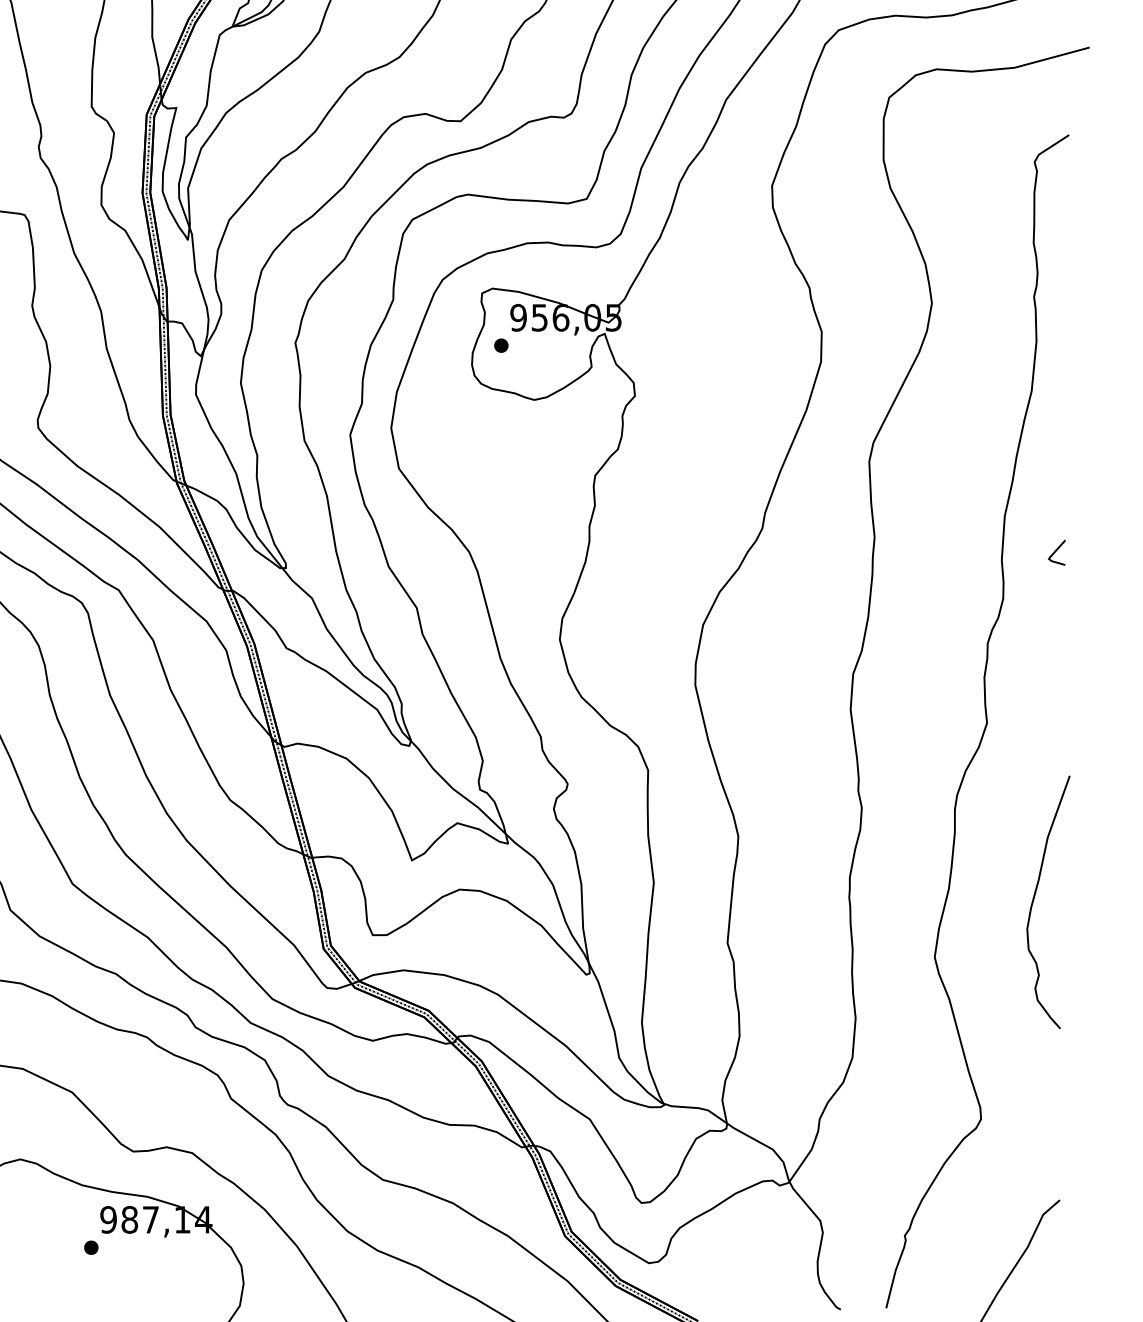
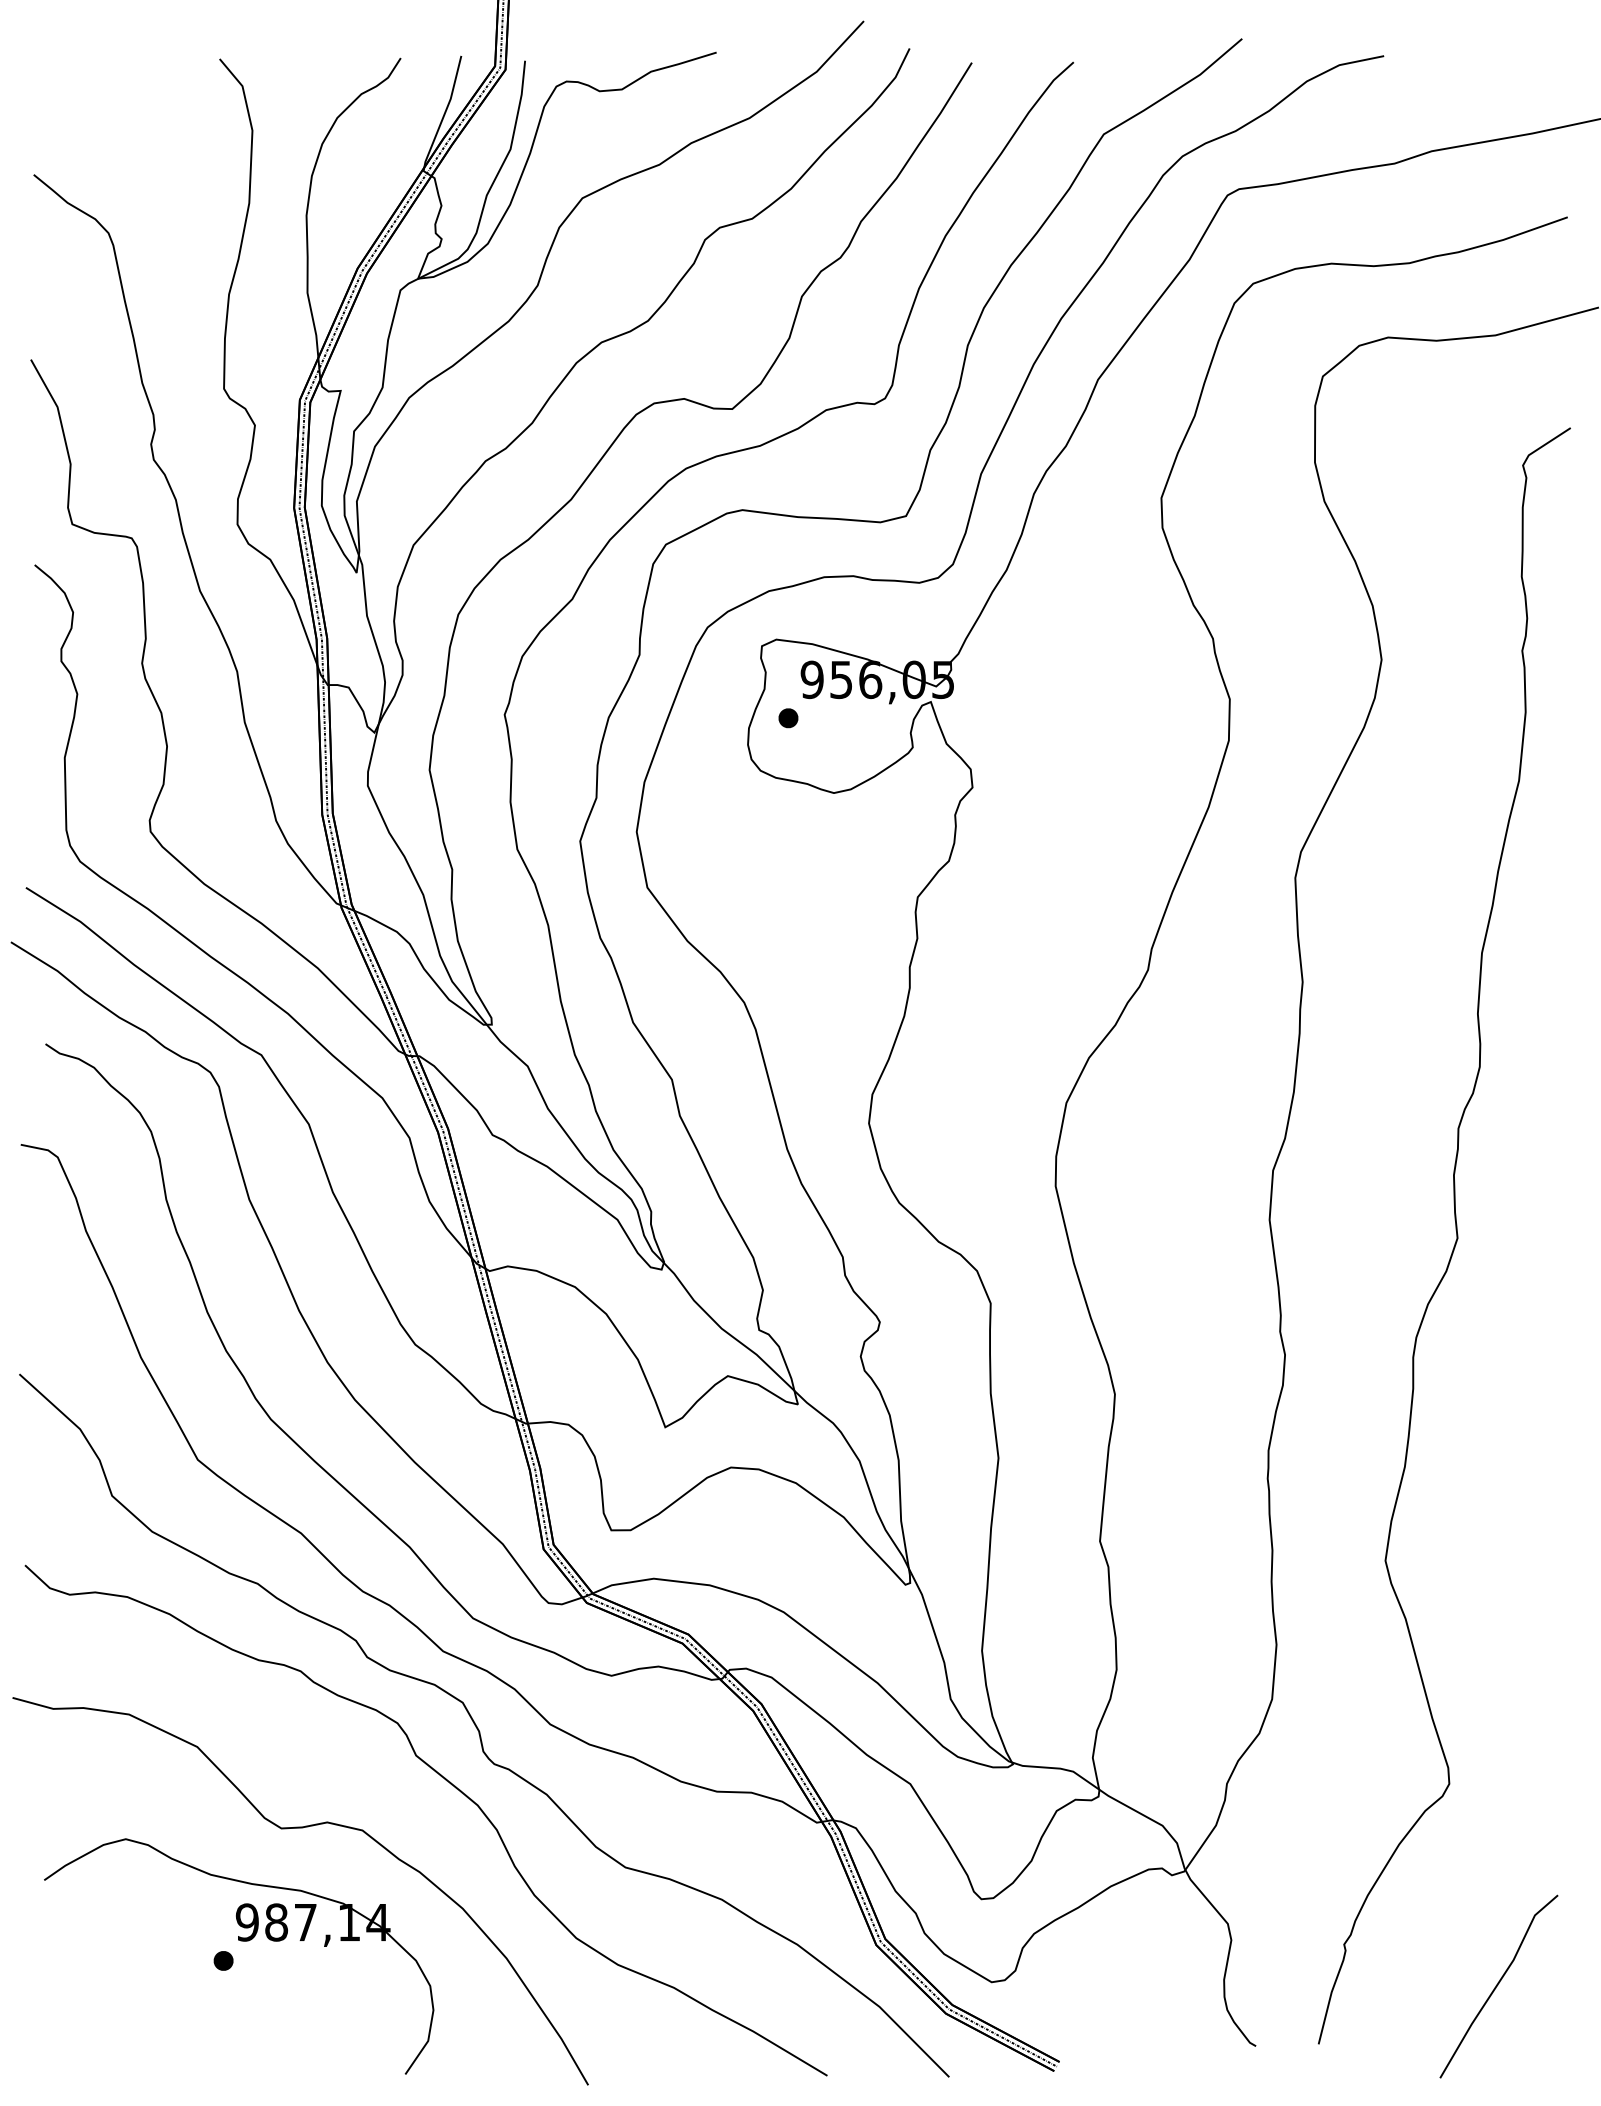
line: (1055, 552) -> (1552, 1002), removed
curve: (1034, 897) -> (1523, 1478), removed

